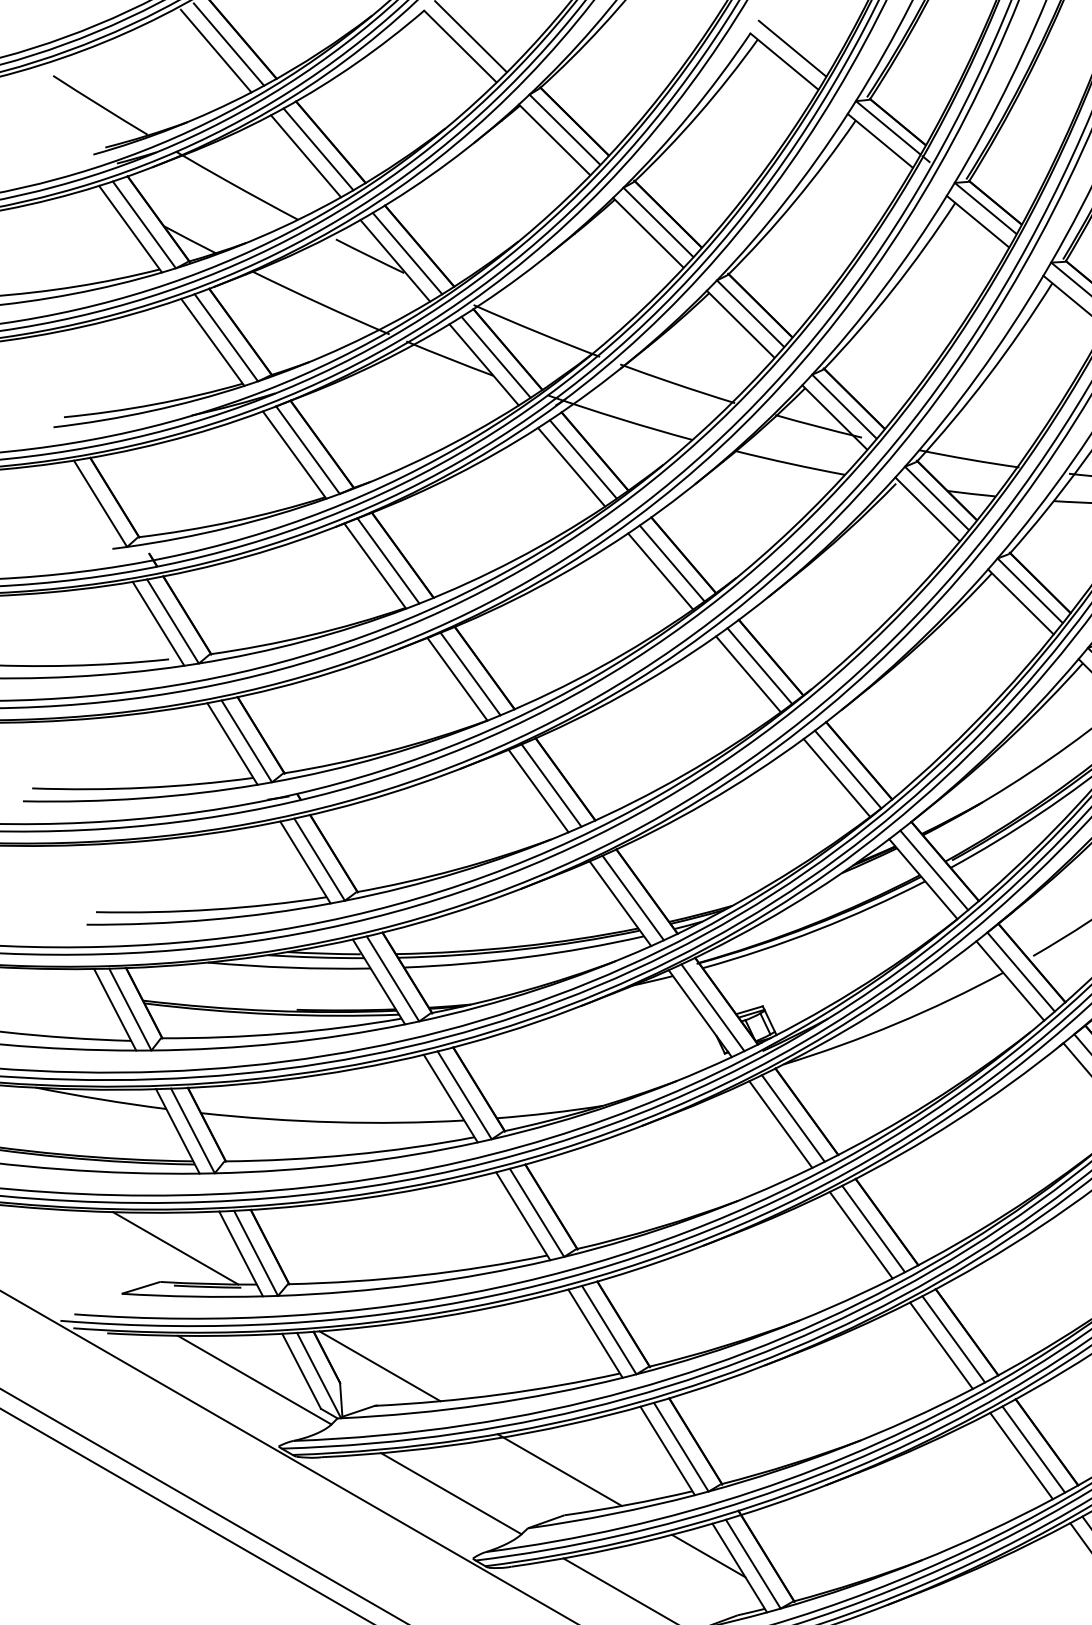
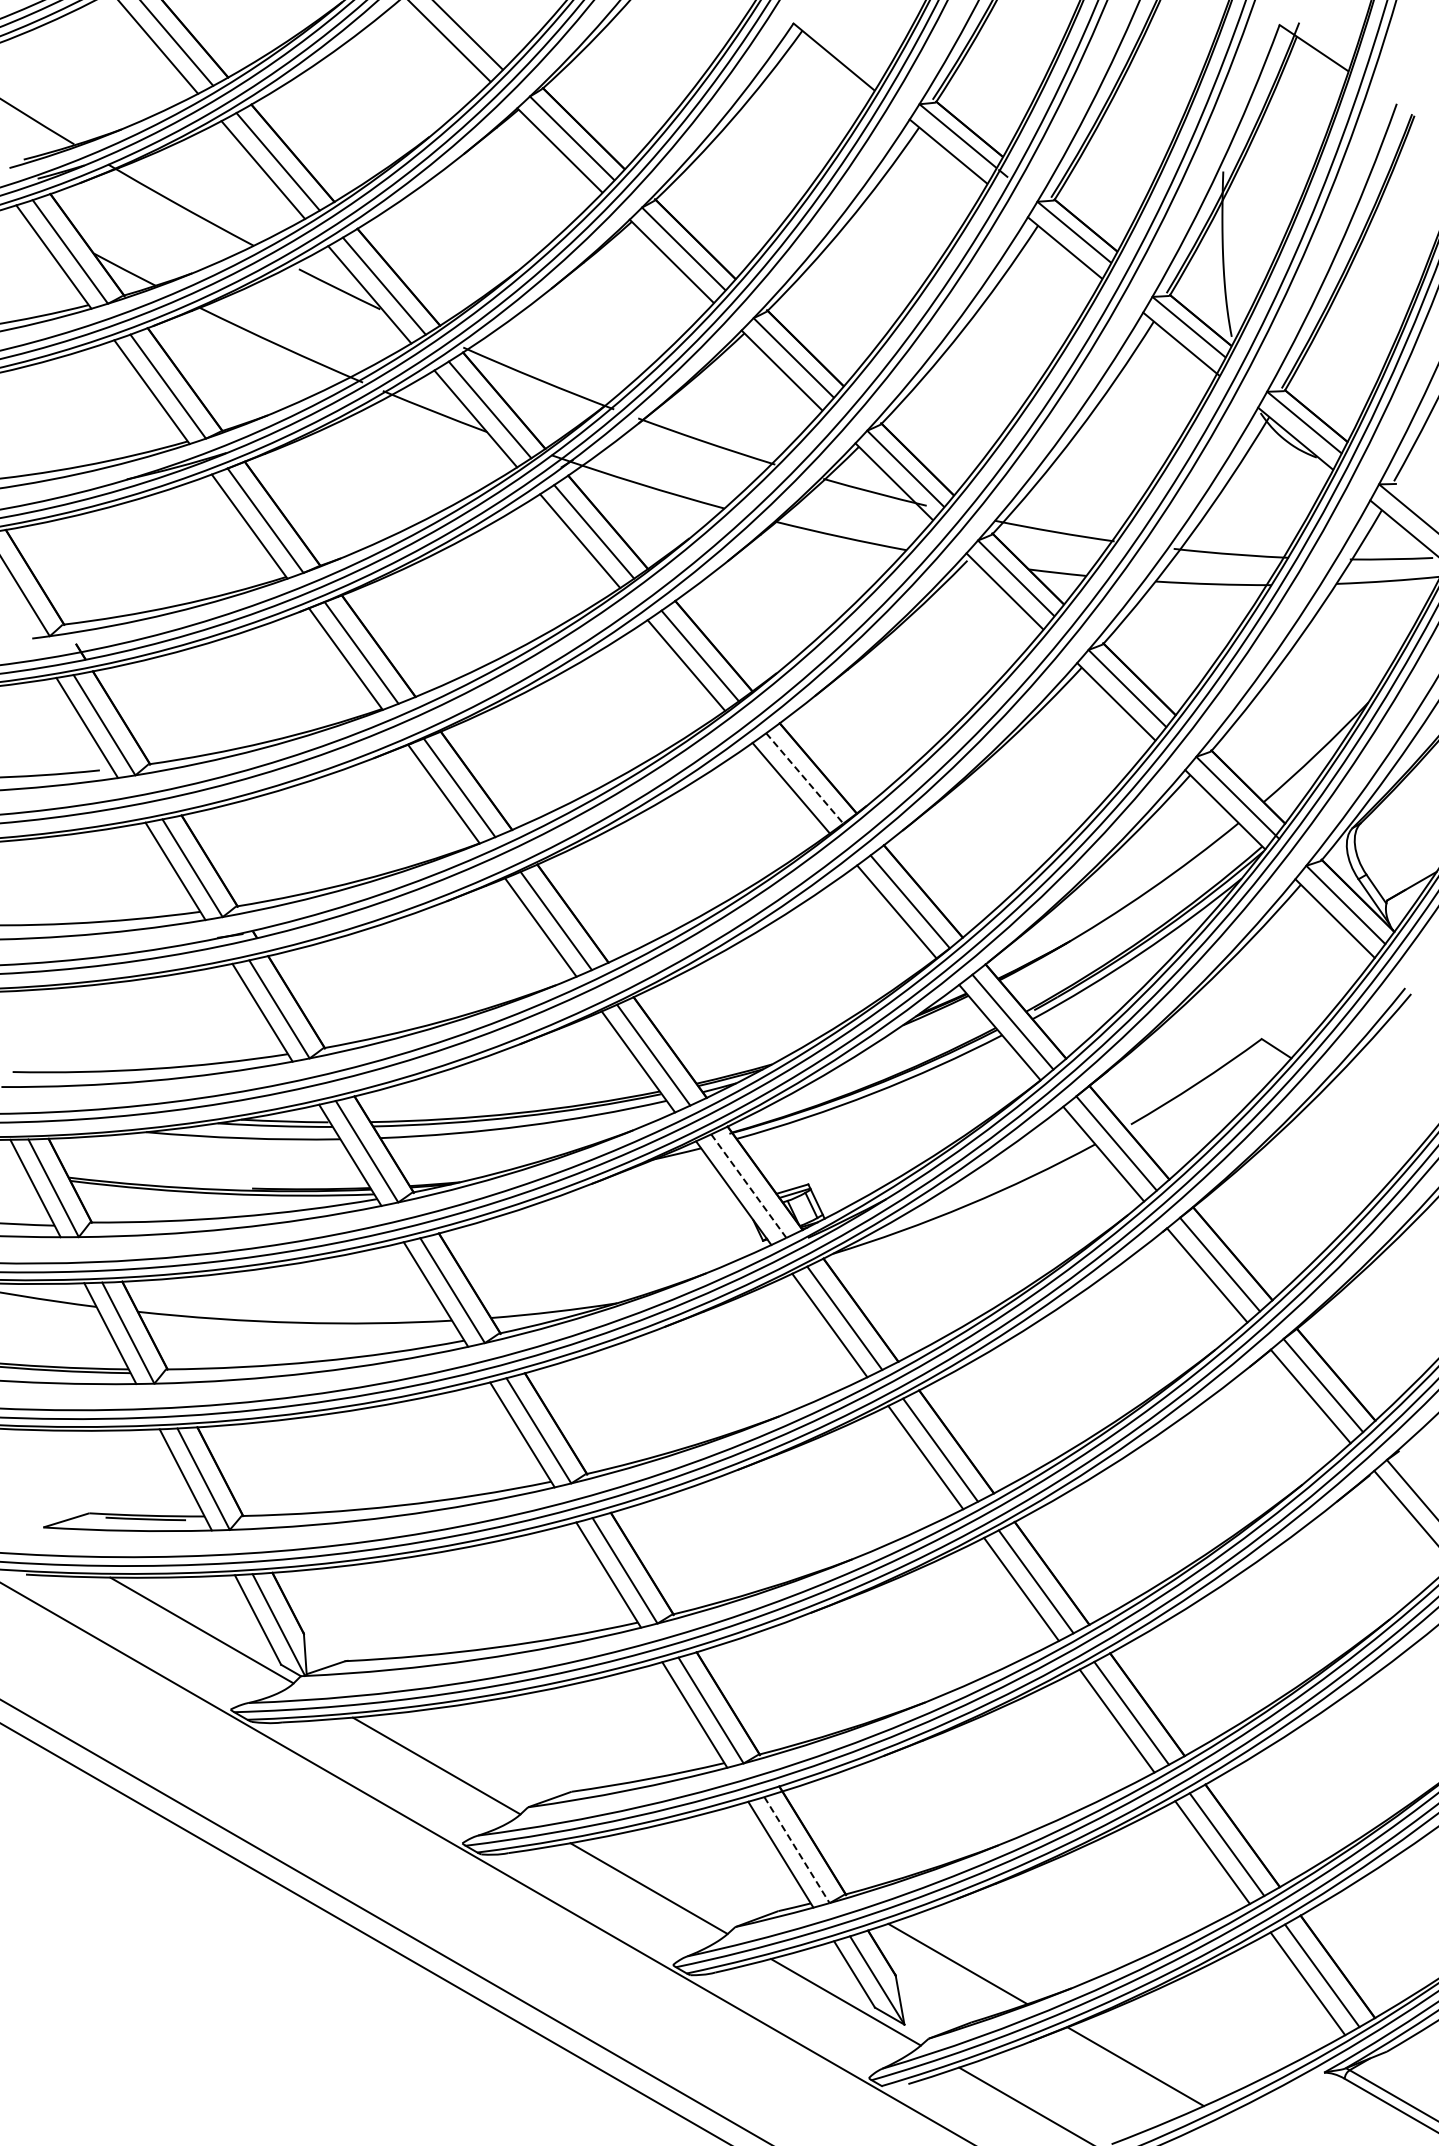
line: (792, 48) -> (843, 41), removed
line: (760, 666) -> (805, 778), solid -> dashed
line: (712, 1008) -> (748, 1186), solid -> dashed
line: (175, 1248) -> (107, 1473), removed
line: (379, 1365) -> (351, 1613), removed
line: (559, 1469) -> (565, 1737), removed
line: (708, 1556) -> (743, 1840), removed
line: (753, 1564) -> (797, 1850), solid -> dashed

